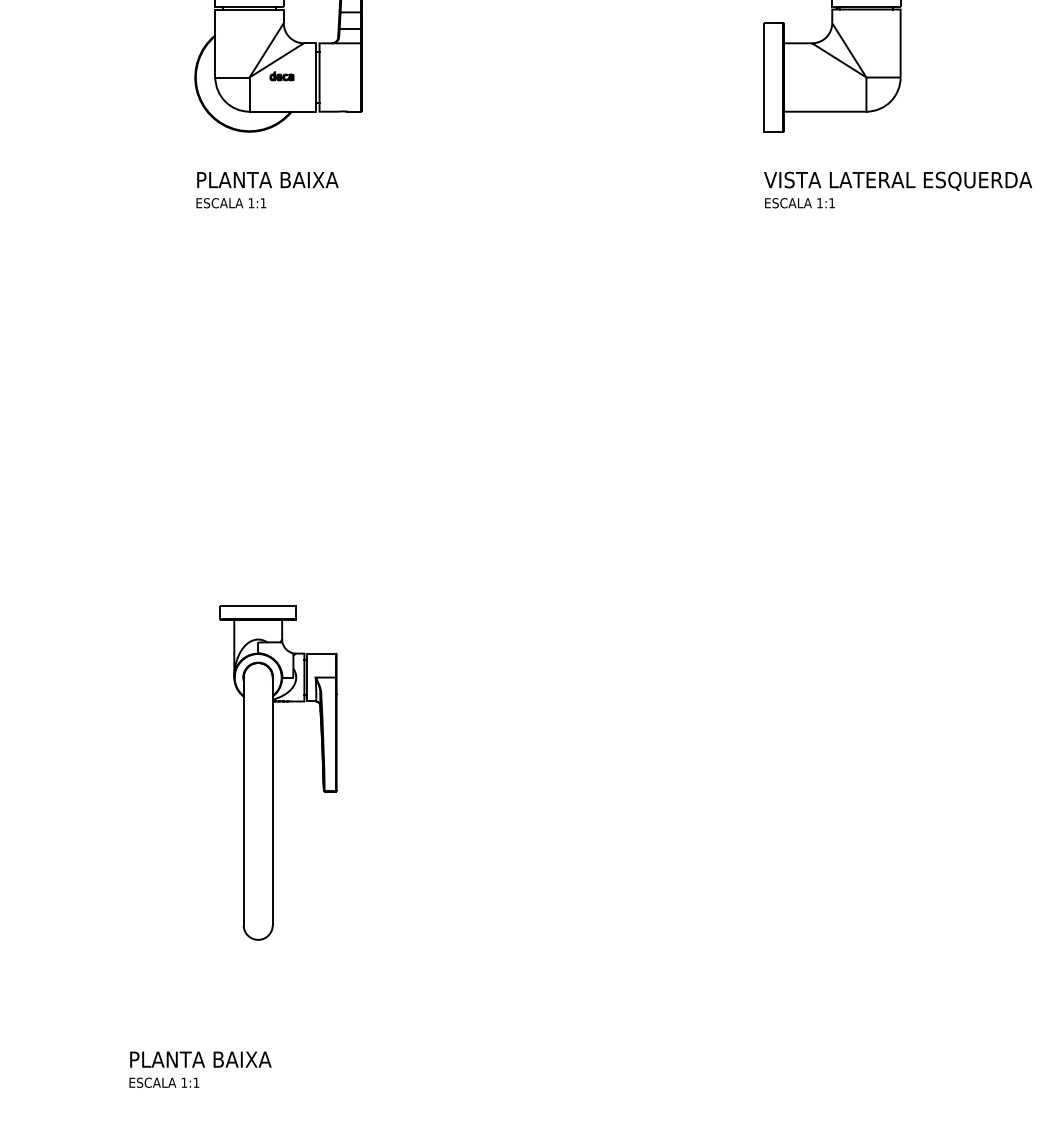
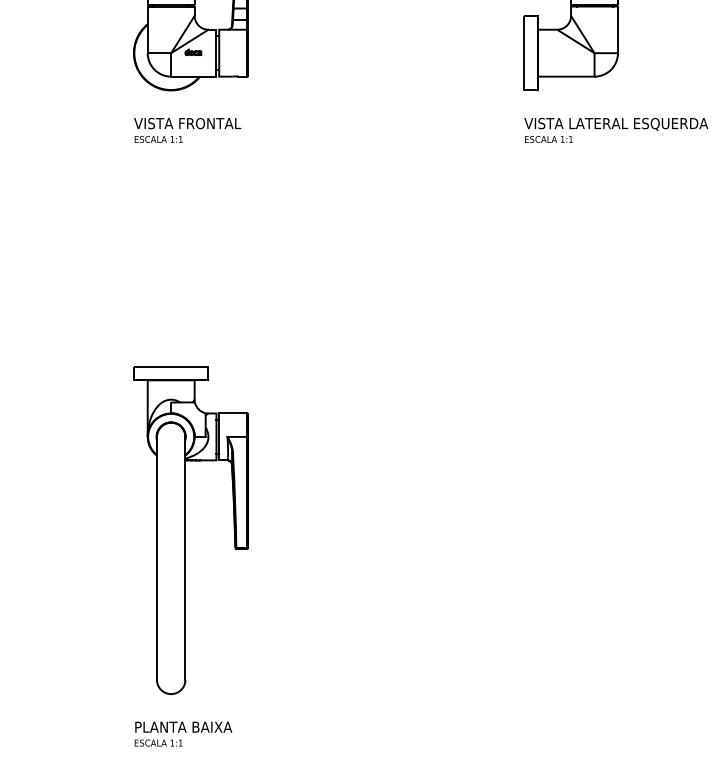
text: (273, 179) -> (187, 123), PLANTA BAIXA -> VISTA FRONTAL
part: (277, 772) -> (190, 530), size x1.43
text: (200, 1068) -> (183, 733), moved

